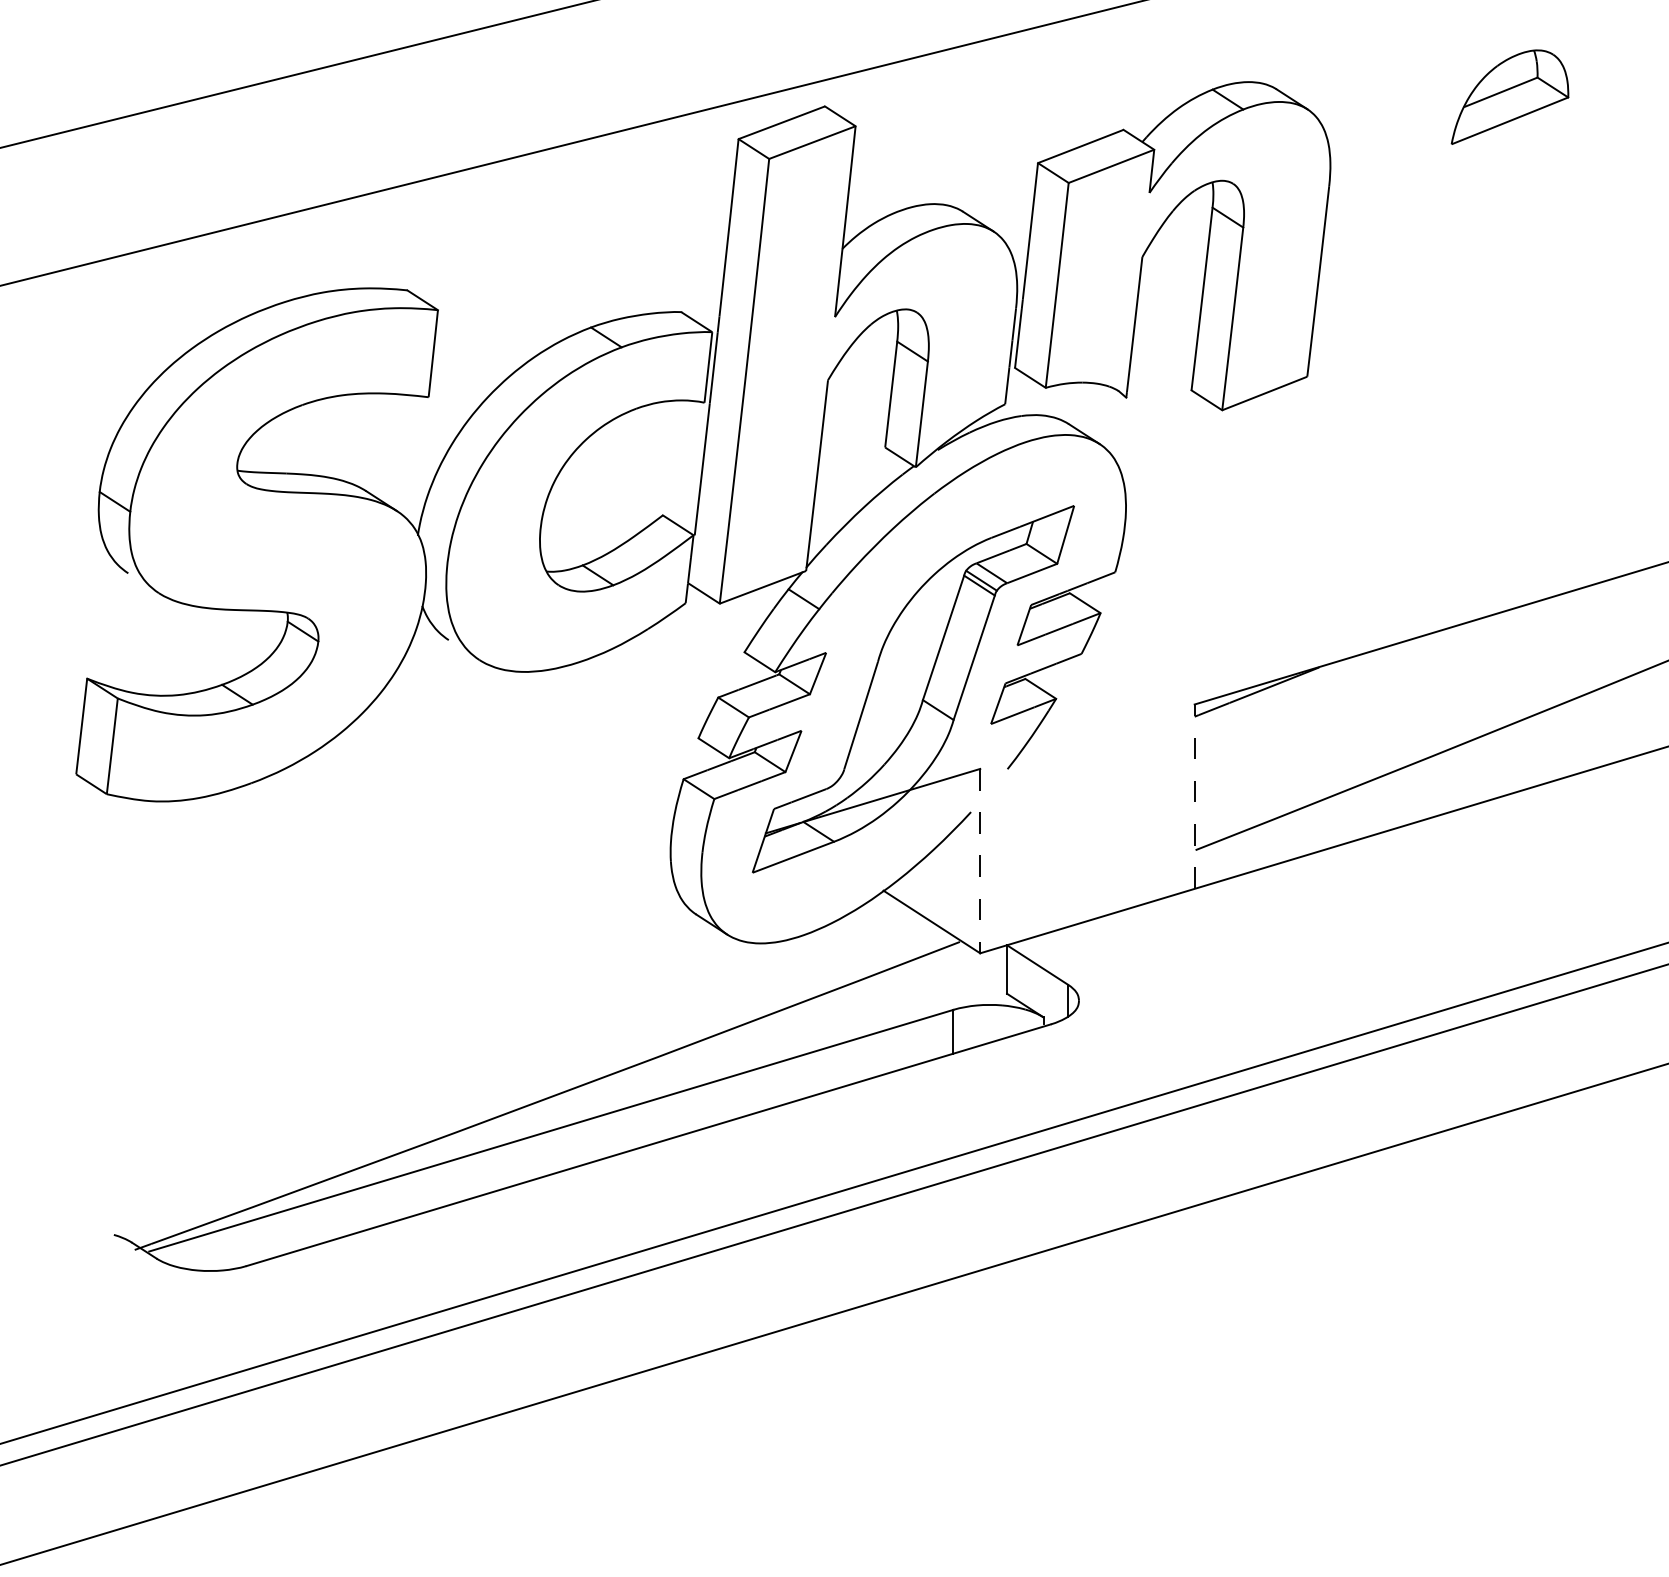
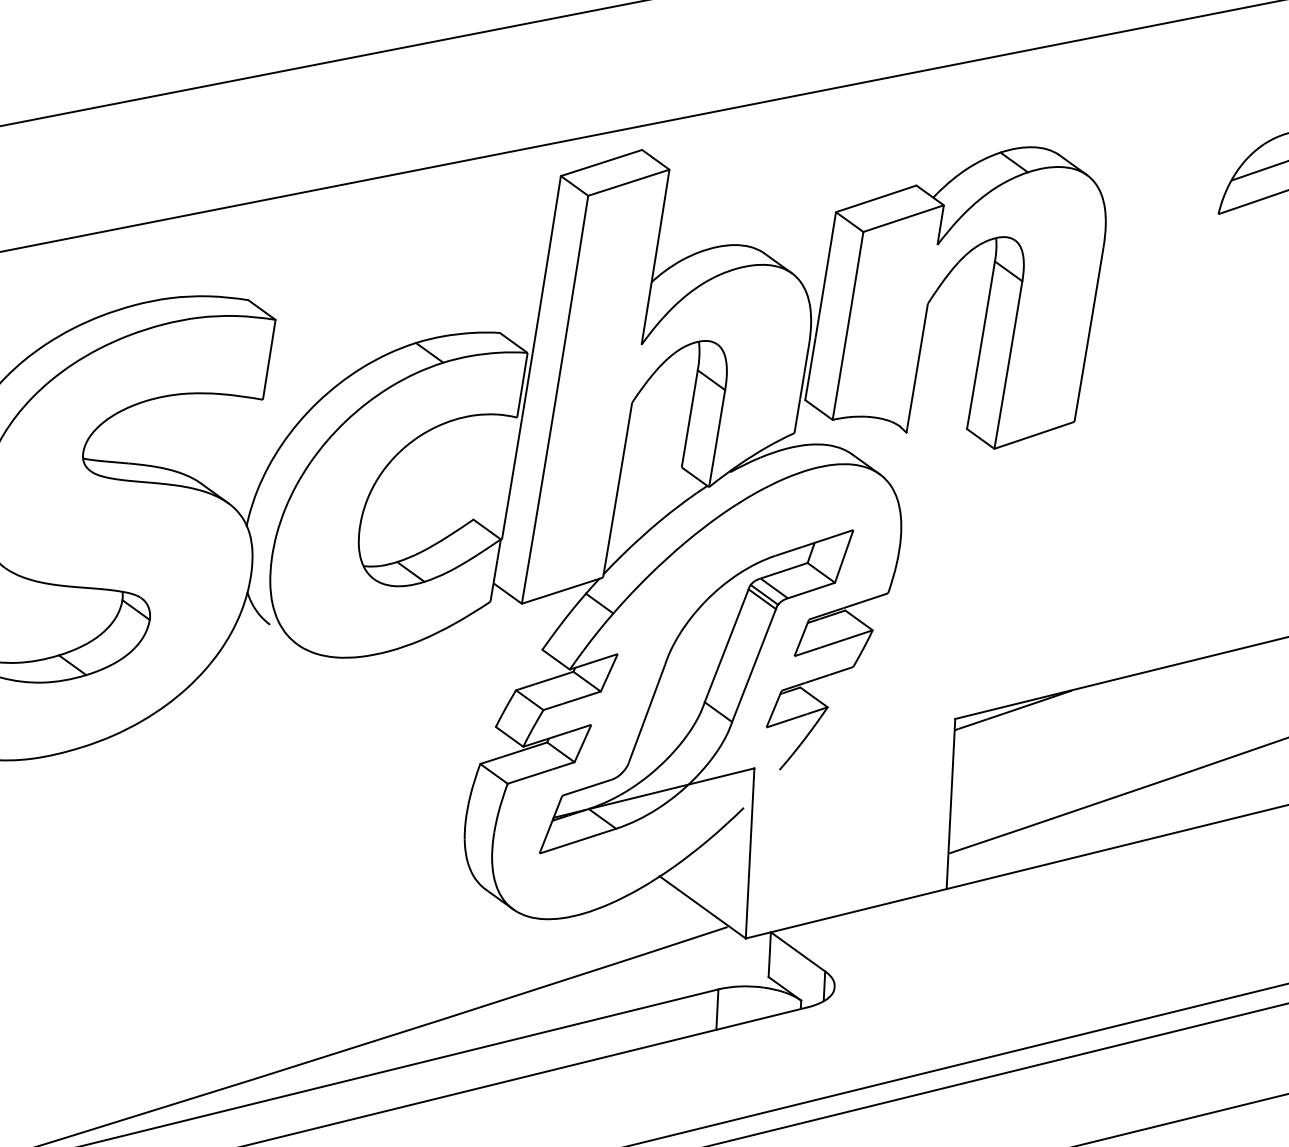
line: (1194, 796) -> (950, 803), dashed -> solid
line: (980, 861) -> (750, 853), dashed -> solid

